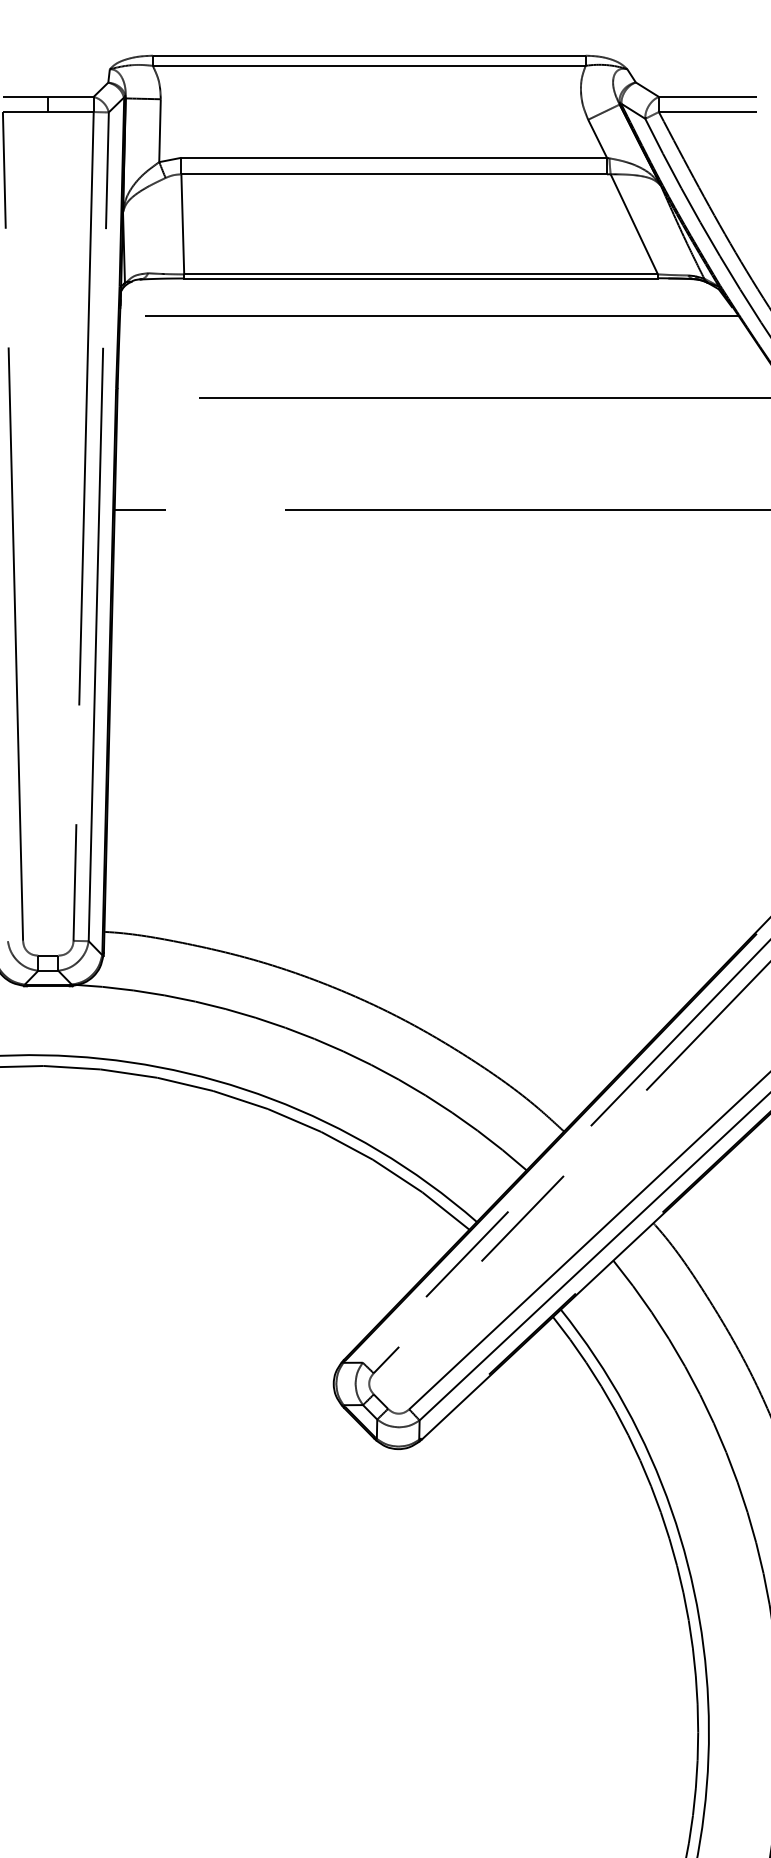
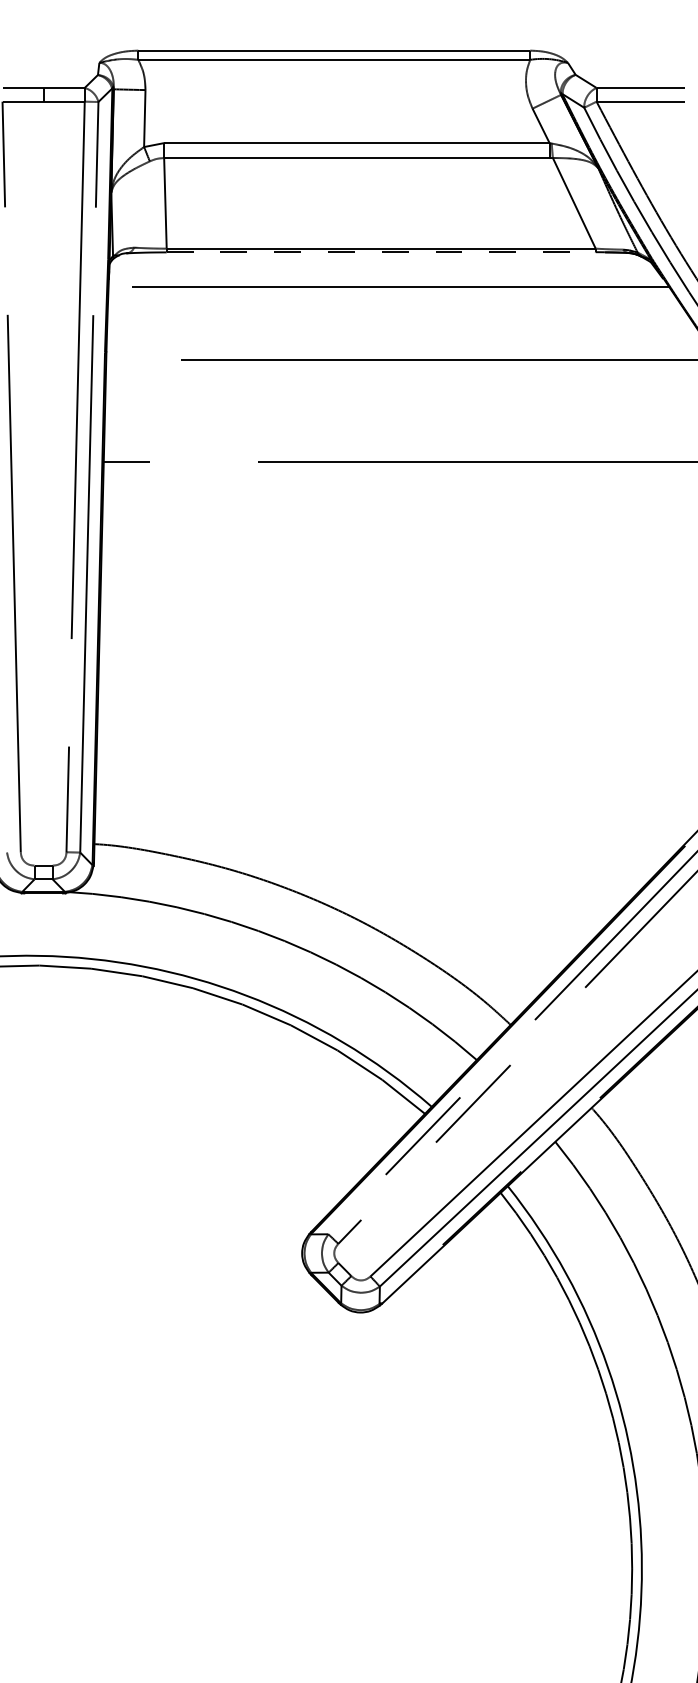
line: (421, 278) -> (381, 252), solid -> dashed

